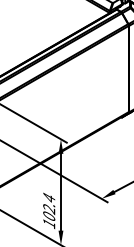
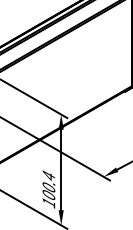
text: (49, 209) -> (49, 188), 102.4 -> 100.4

